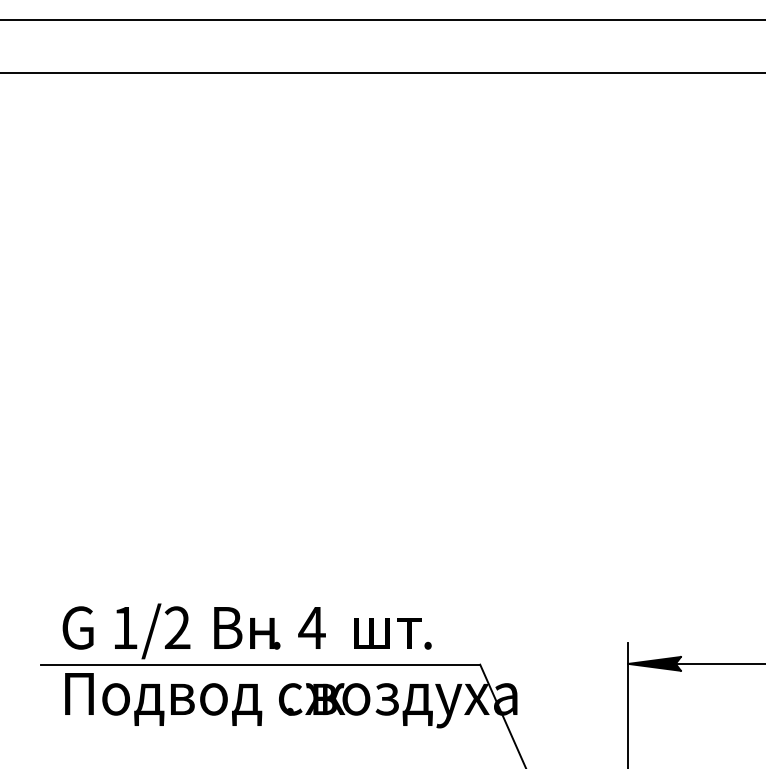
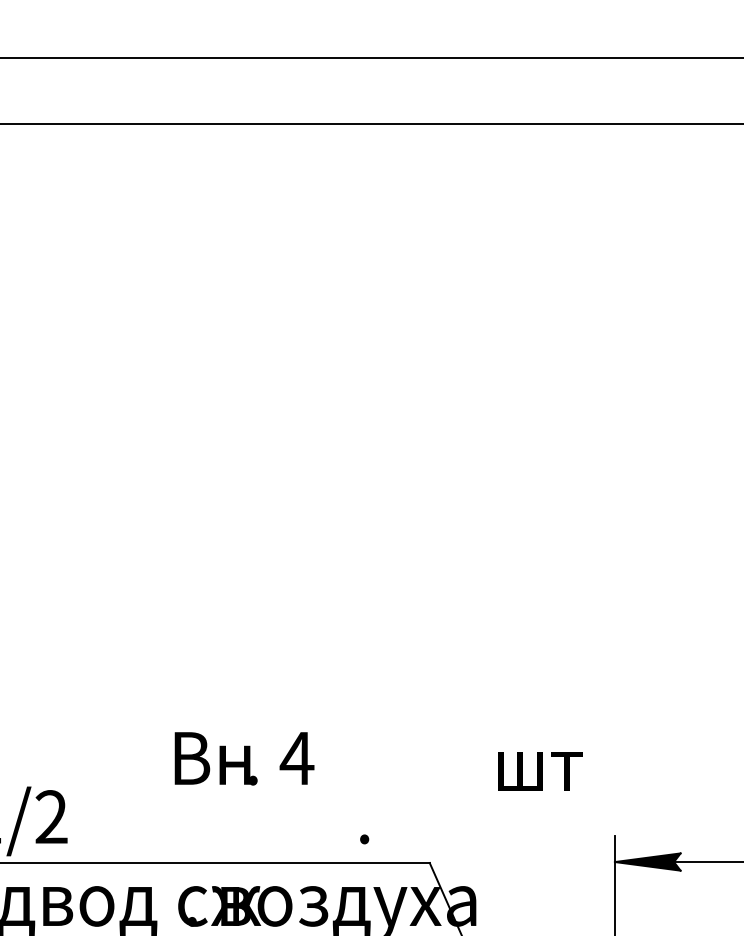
text: (269, 628) -> (243, 759), moved
text: (387, 633) -> (540, 771), moved

